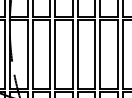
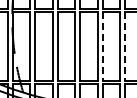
line: (100, 54) -> (102, 46), solid -> dashed
line: (123, 54) -> (125, 46), solid -> dashed

